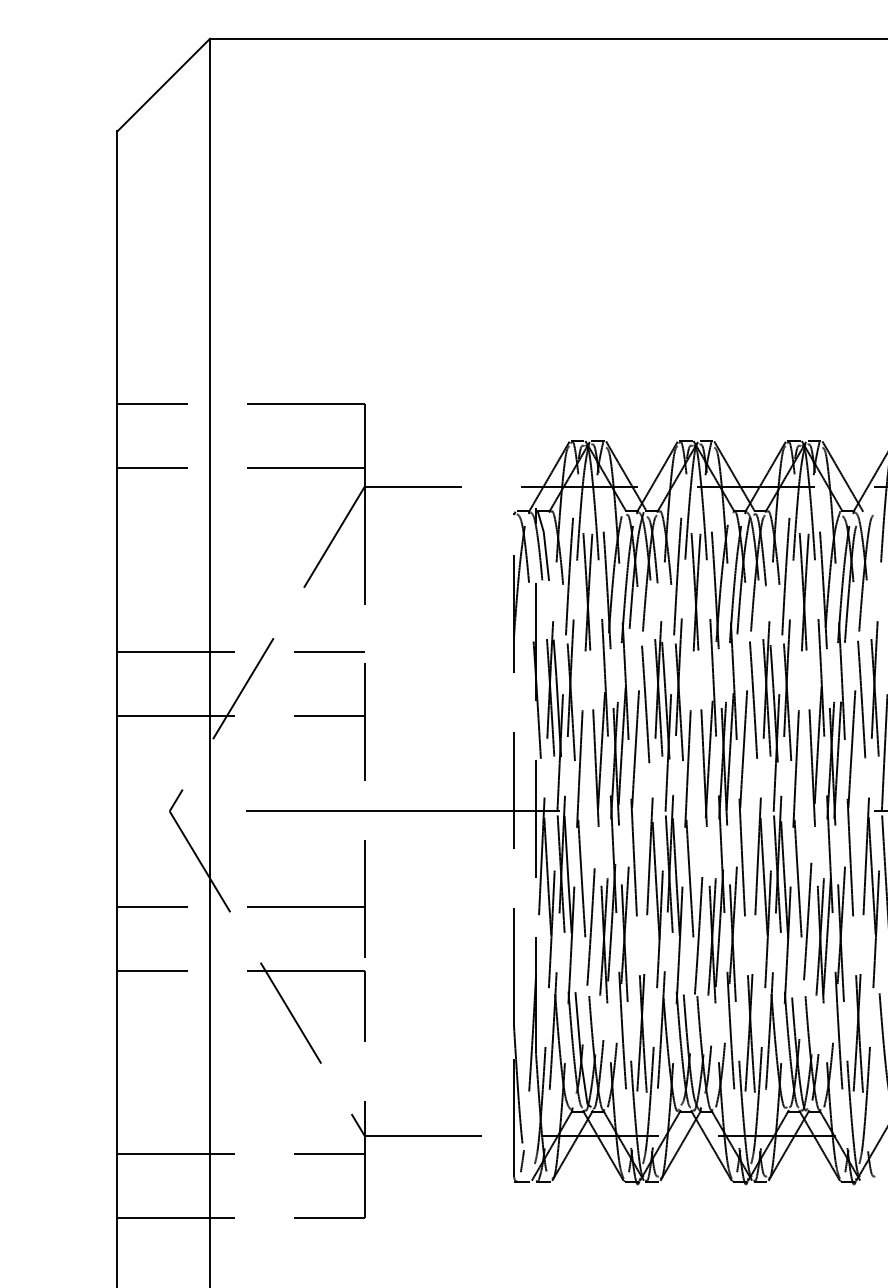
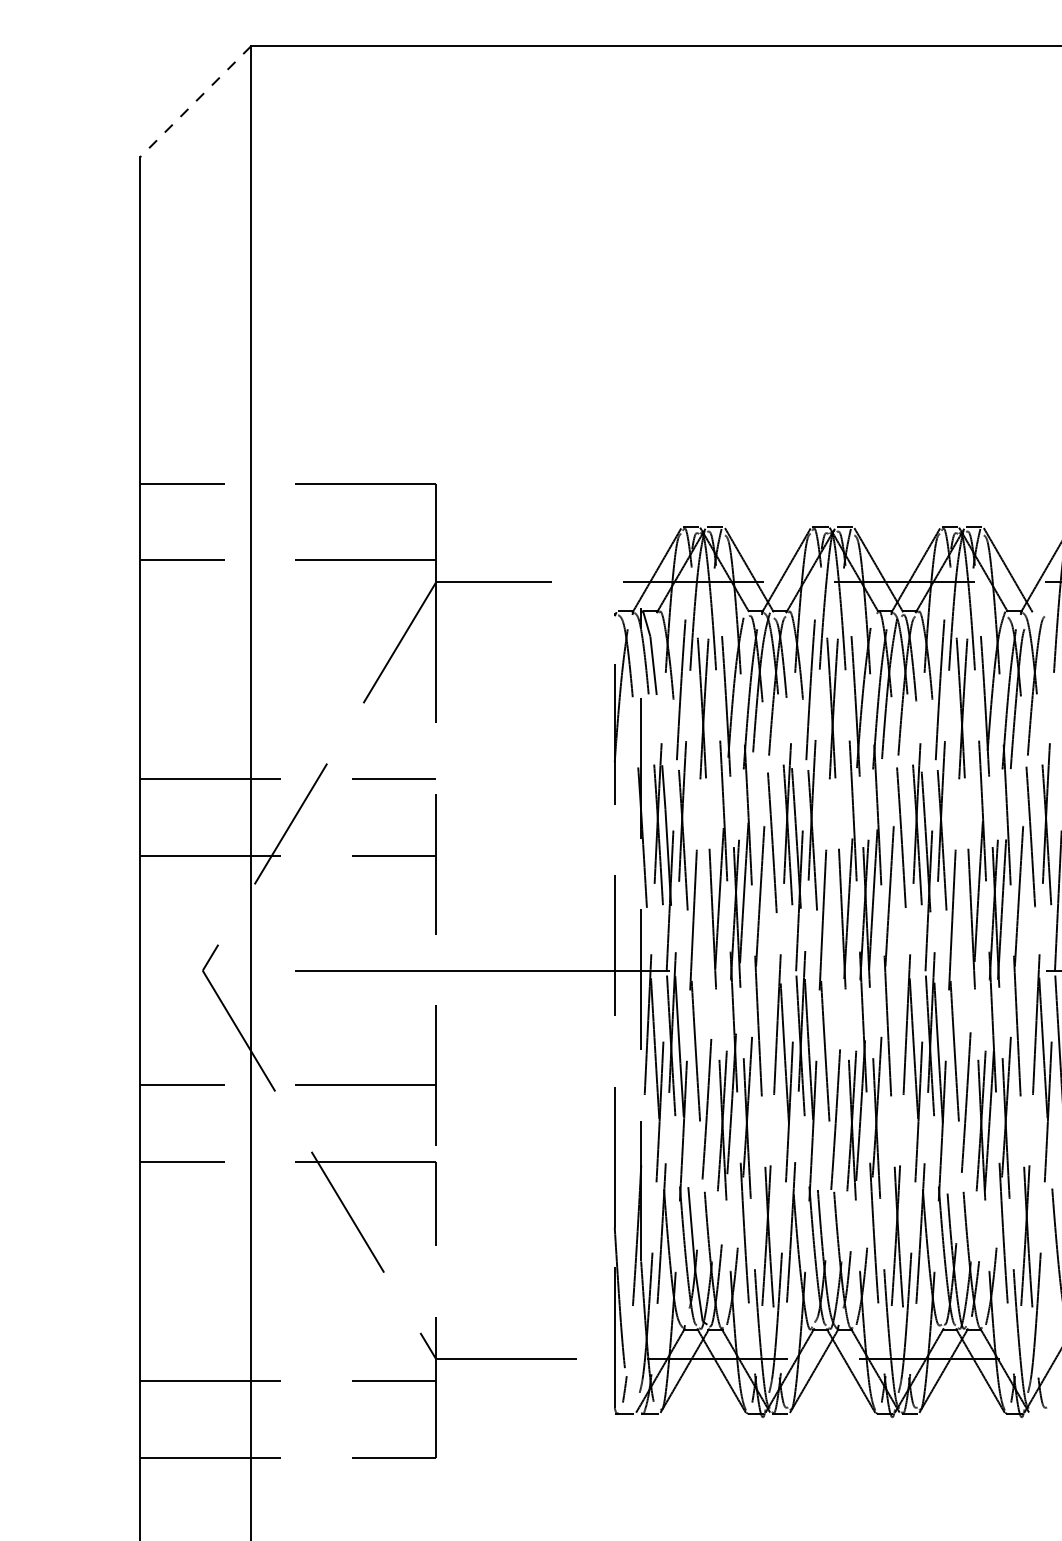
line: (163, 85) -> (195, 102), solid -> dashed

